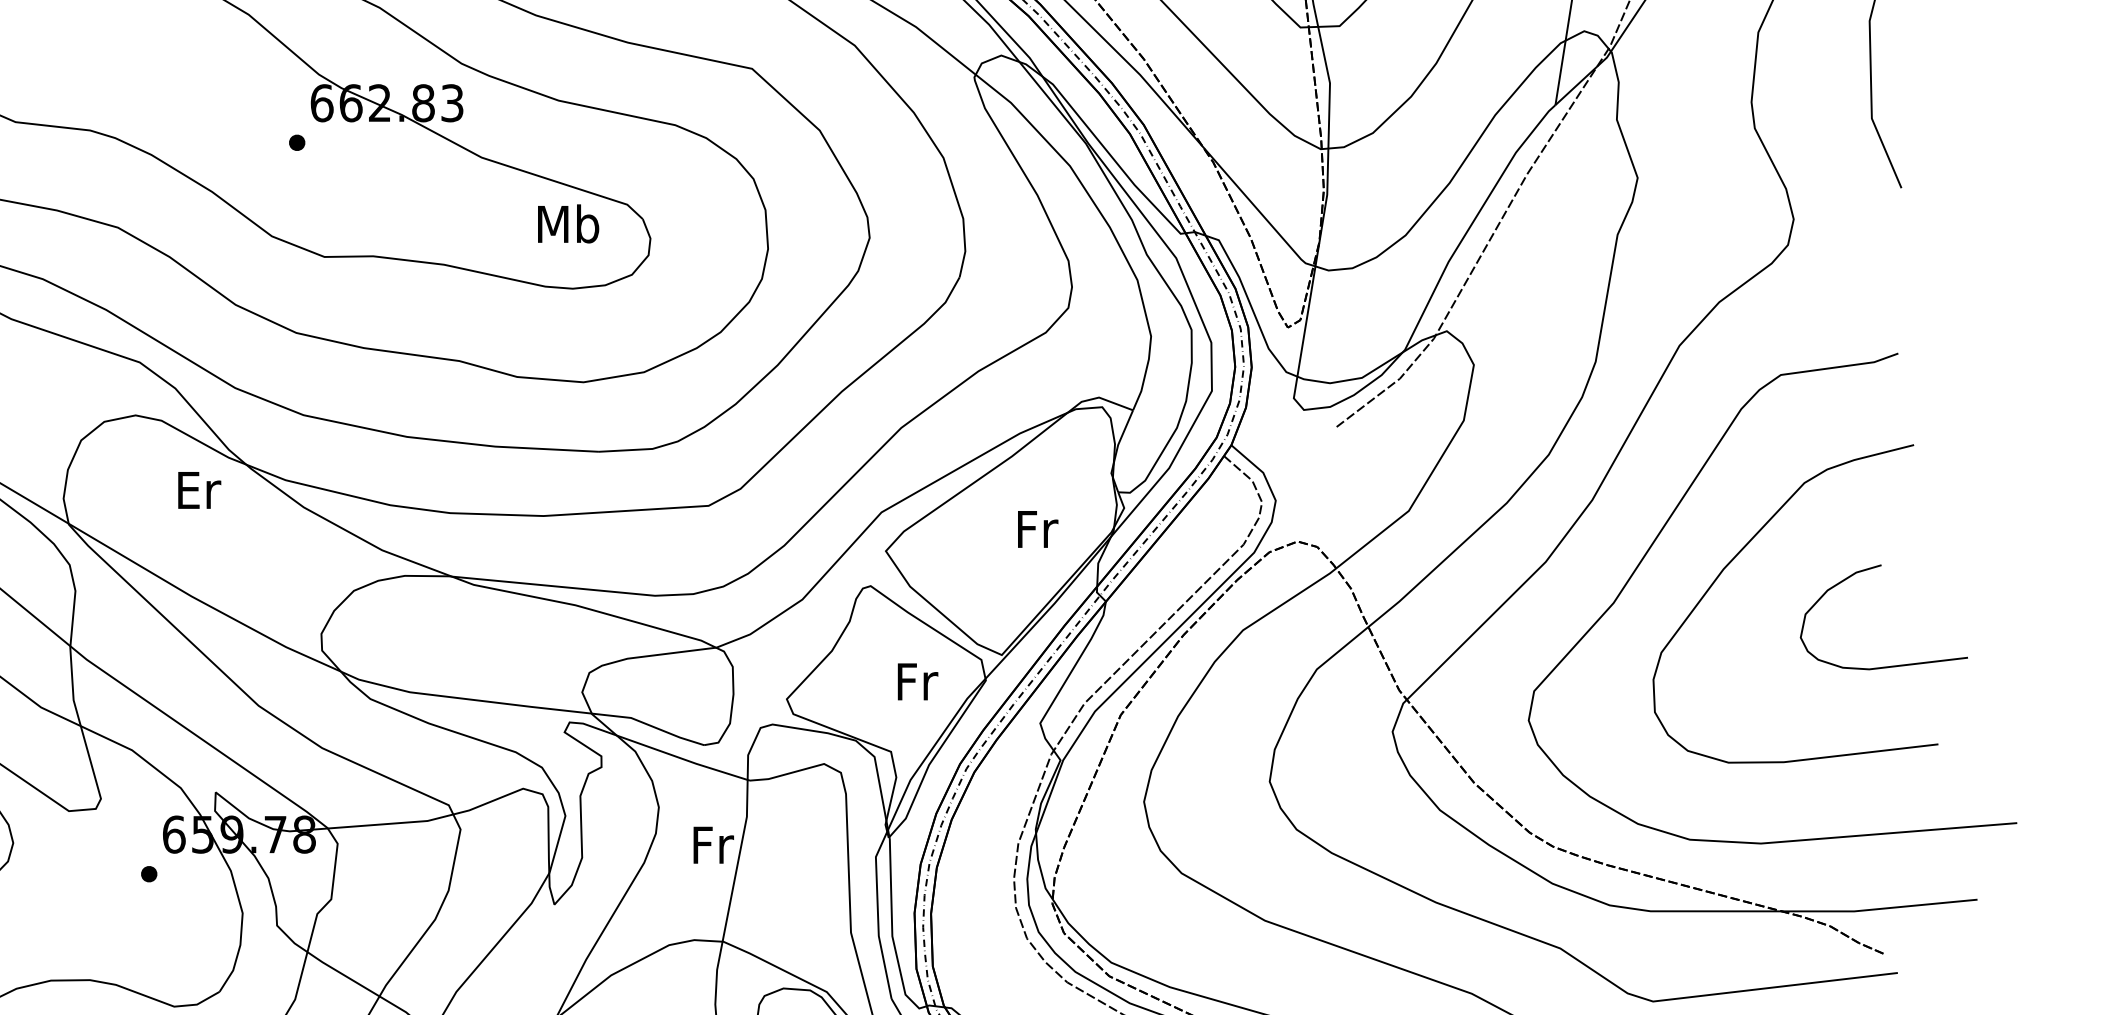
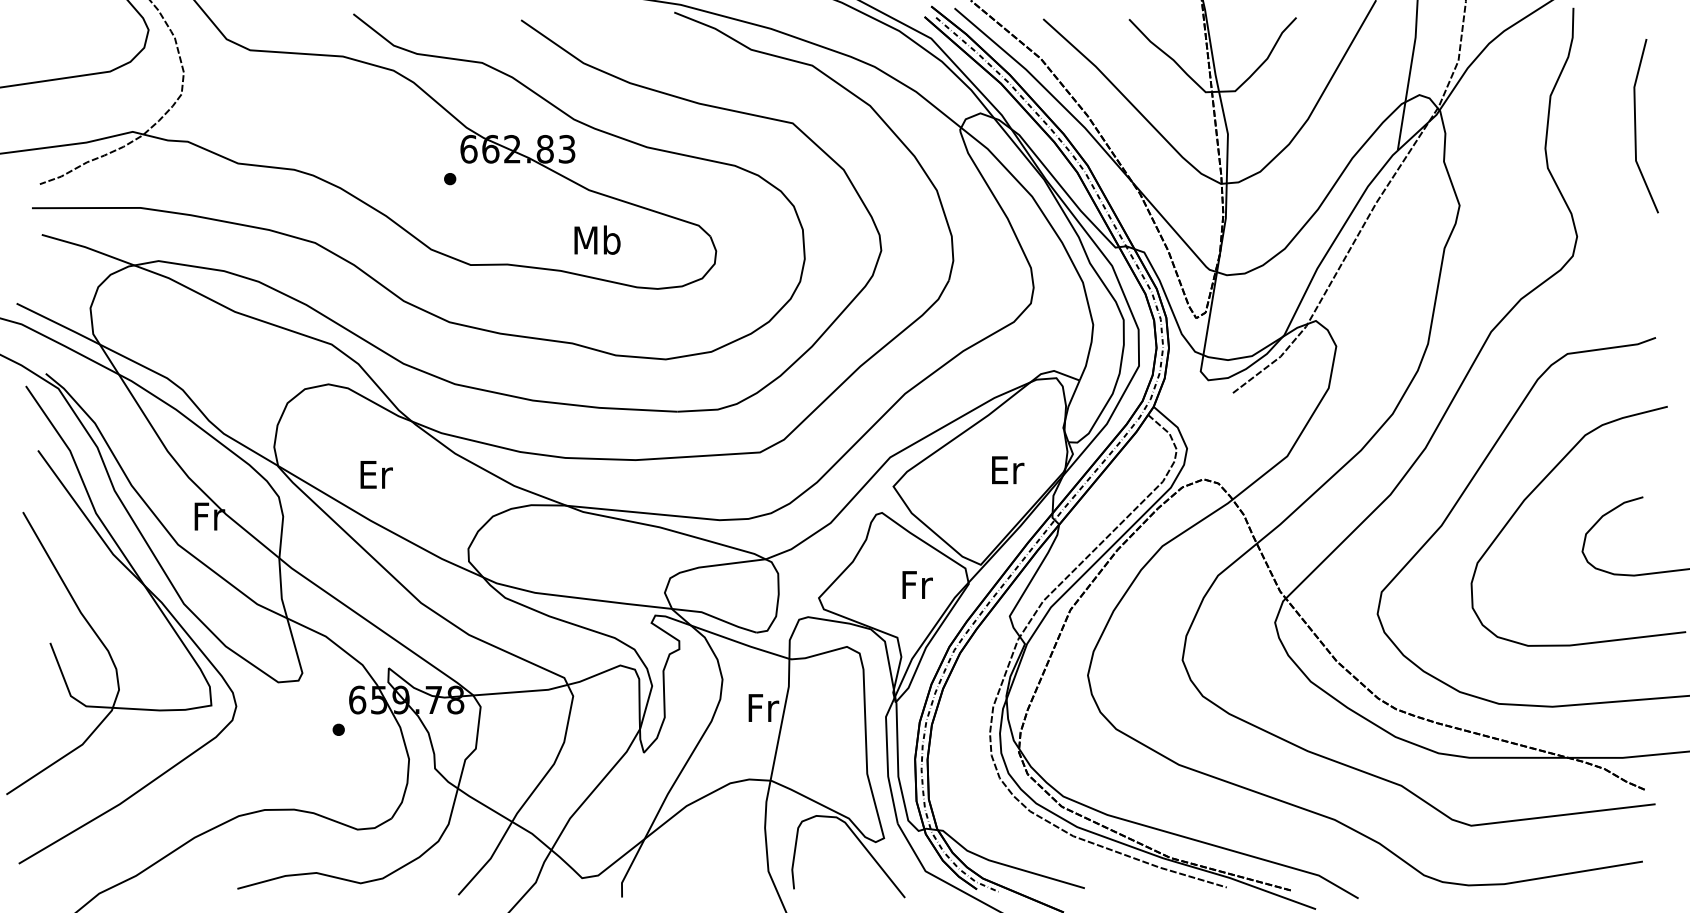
text: (568, 223) -> (597, 239), moved
text: (199, 489) -> (376, 474), moved
text: (1038, 529) -> (1008, 470), Fr -> Er

